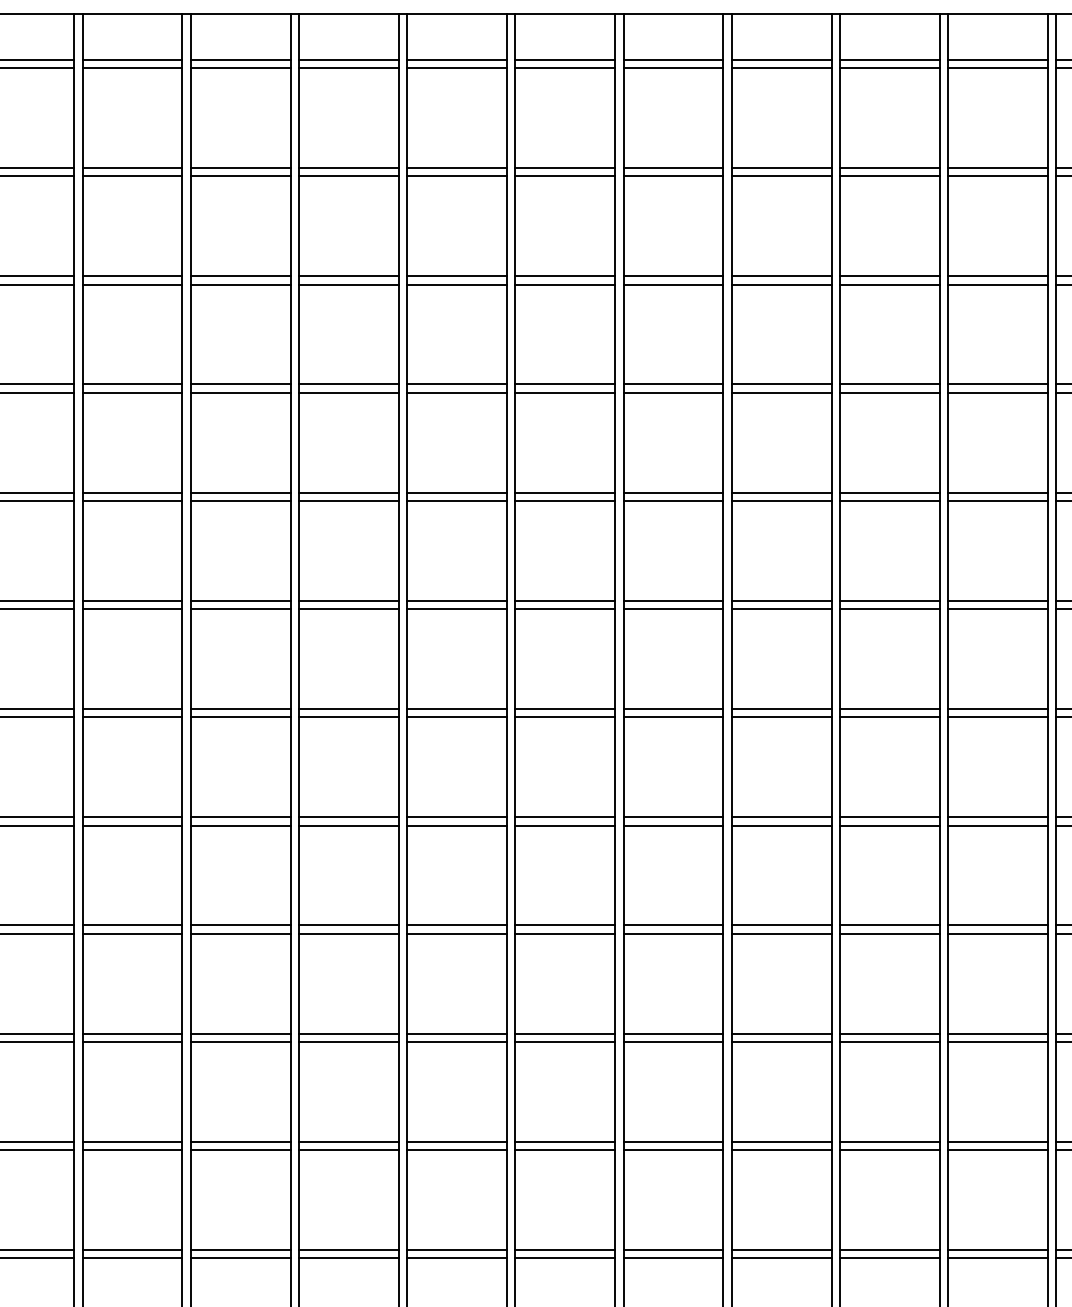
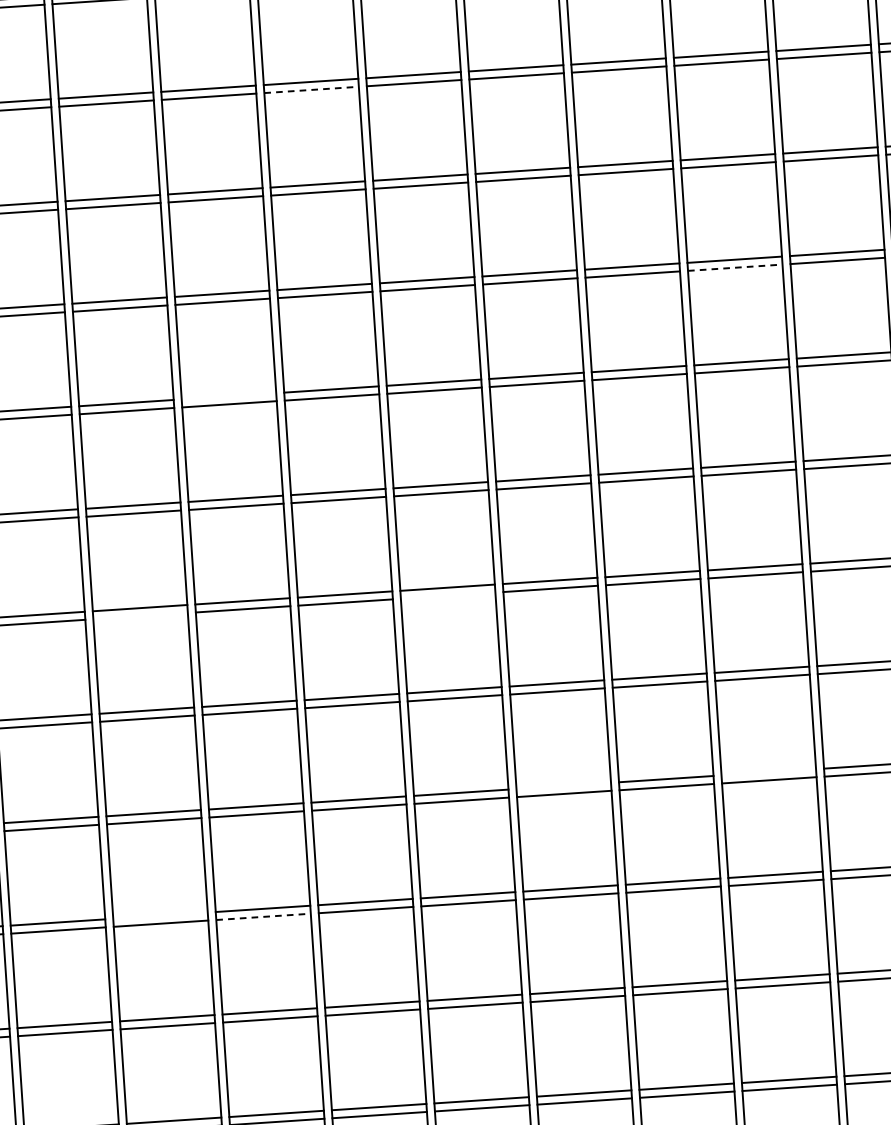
line: (457, 284) -> (311, 89), solid -> dashed
line: (889, 501) -> (734, 268), solid -> dashed
line: (348, 600) -> (228, 396), removed
line: (240, 825) -> (140, 616), removed
line: (565, 825) -> (448, 595), removed
line: (673, 1033) -> (563, 785), removed
line: (889, 1033) -> (768, 772), removed
line: (240, 1141) -> (160, 915), removed
line: (348, 1150) -> (263, 917), solid -> dashed

